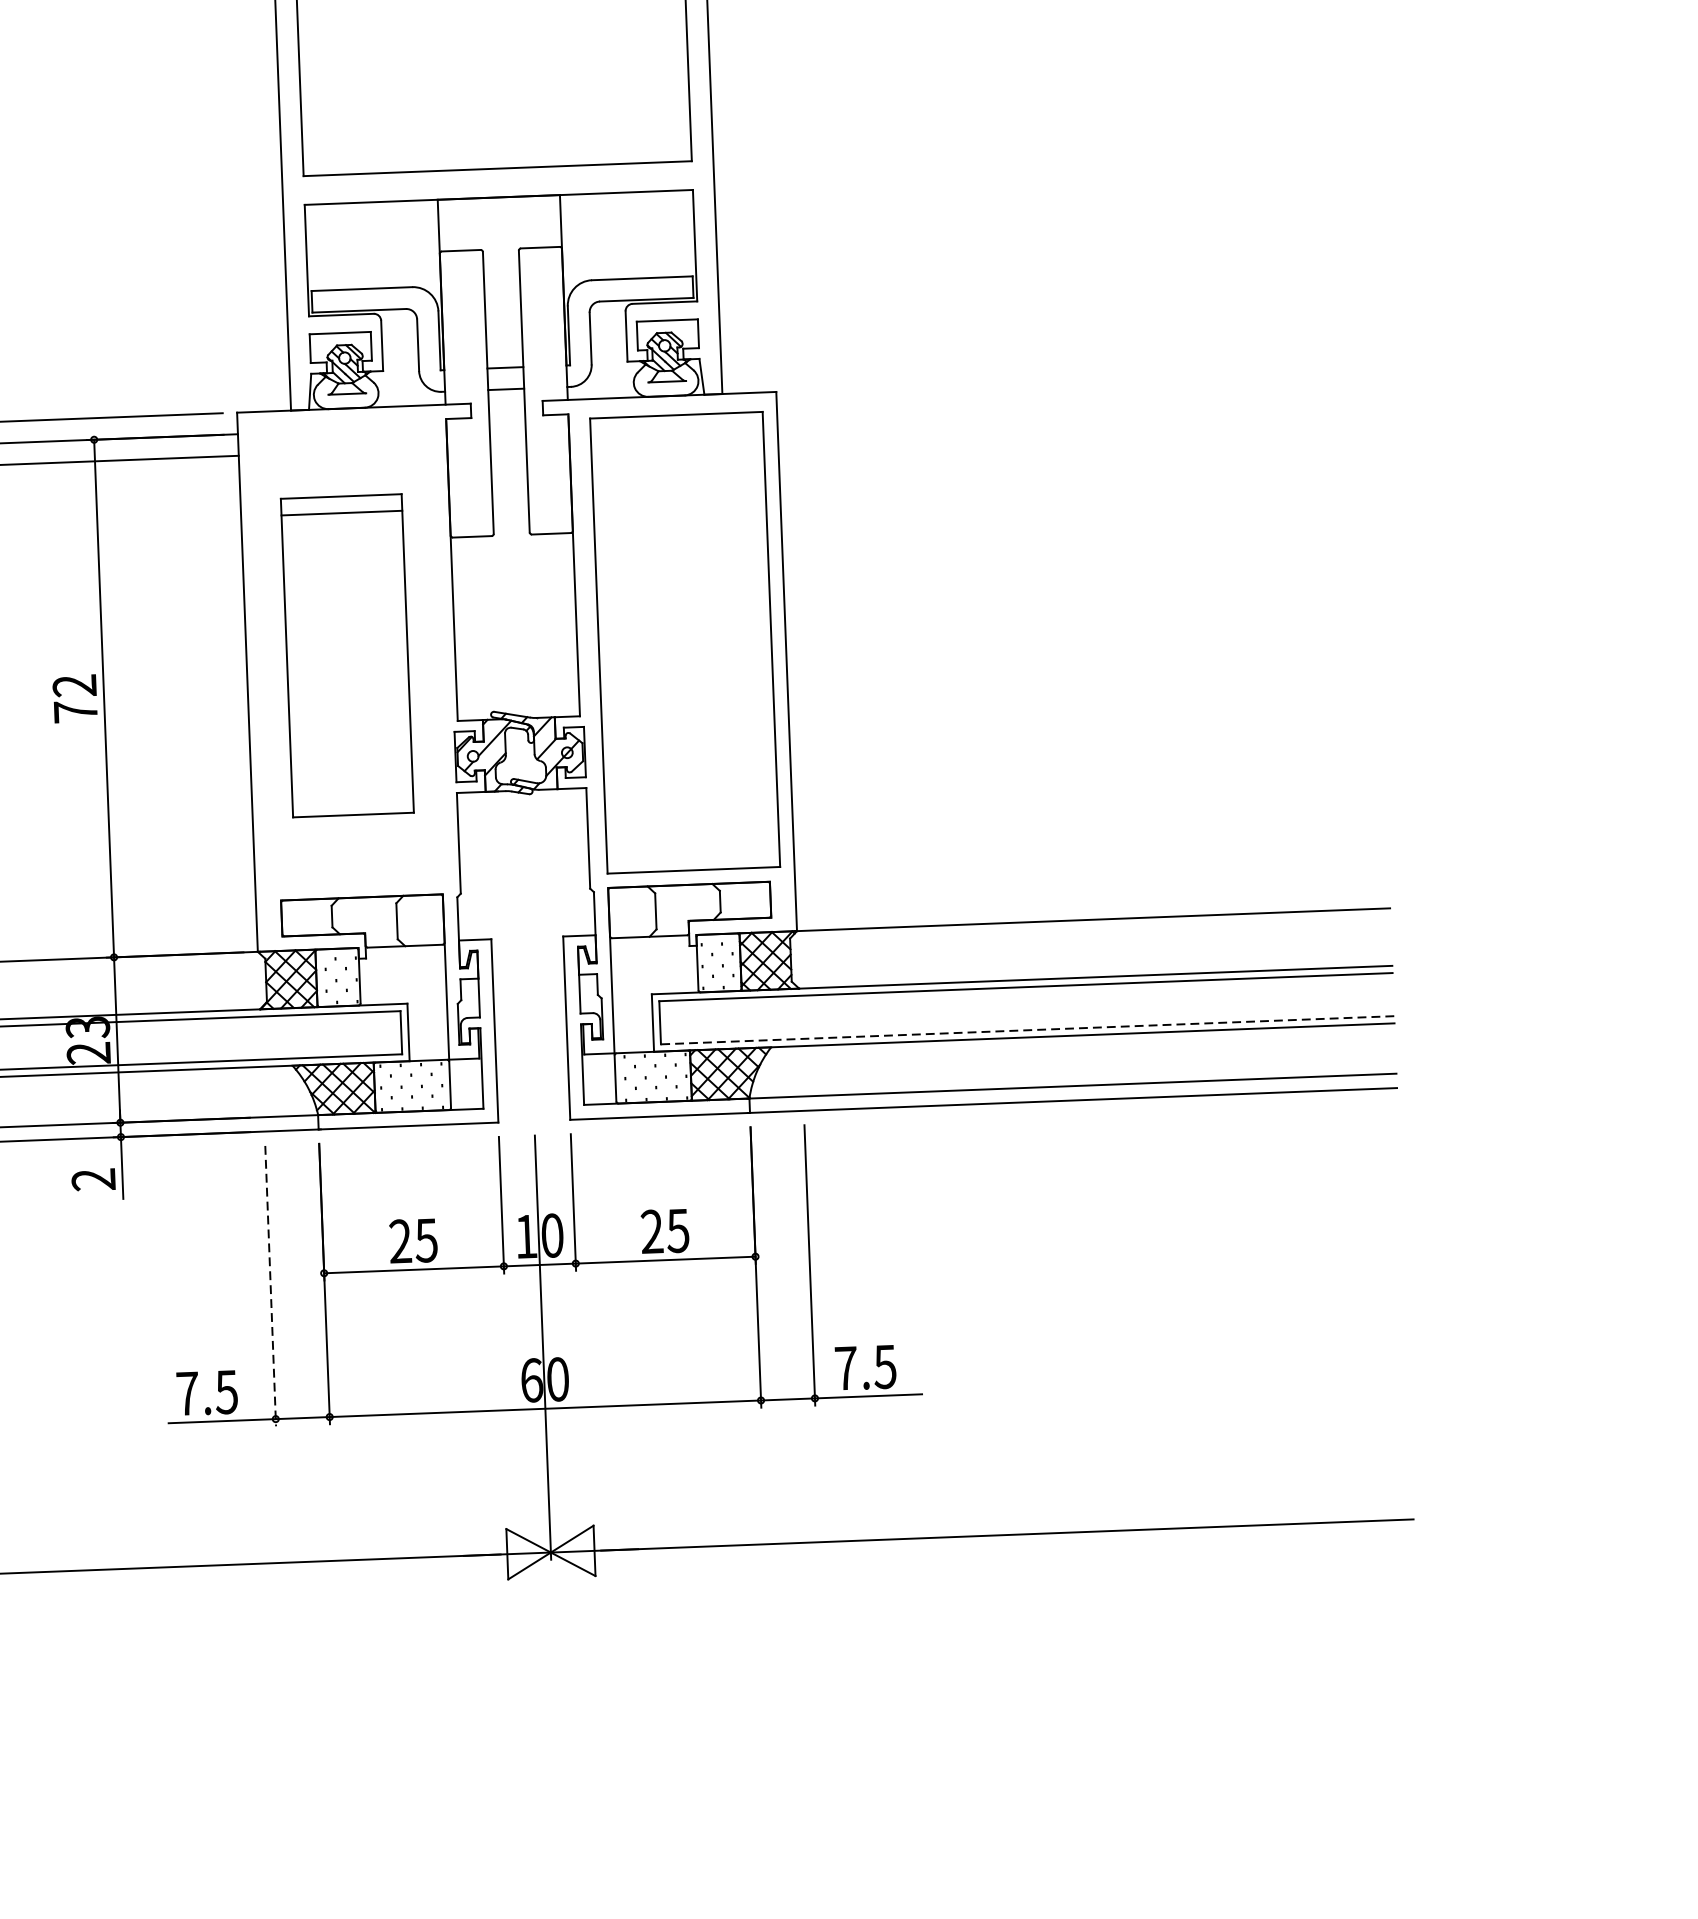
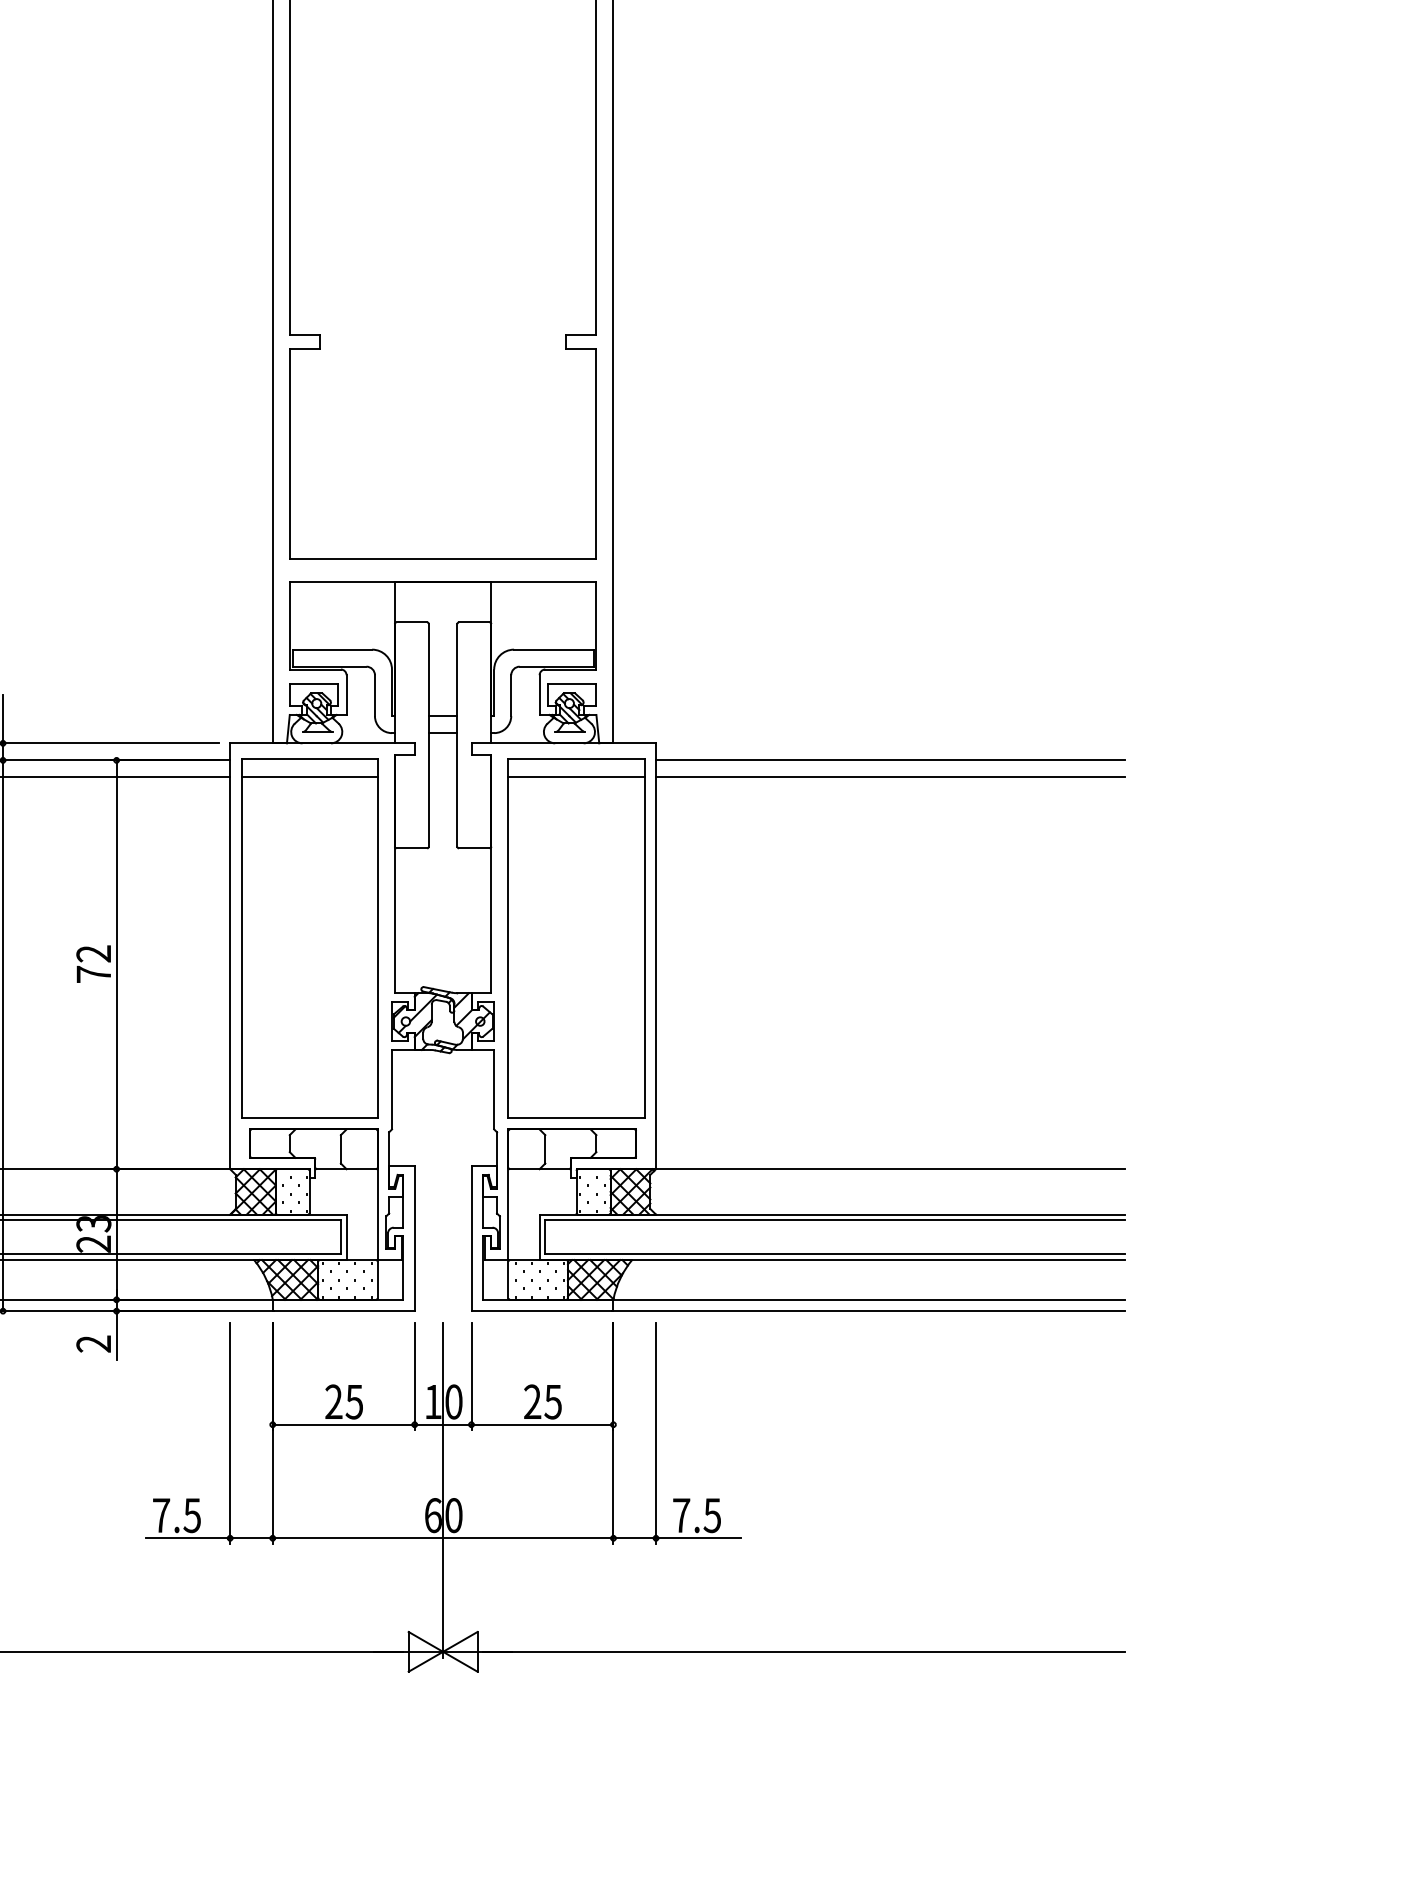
line: (1073, 402) -> (890, 760), added
line: (1074, 423) -> (890, 777), added
line: (677, 439) -> (576, 777), added
part: (347, 655) -> (309, 938), size x1.43
line: (1027, 1030) -> (834, 1254), dashed -> solid
line: (271, 1286) -> (230, 1433), dashed -> solid

